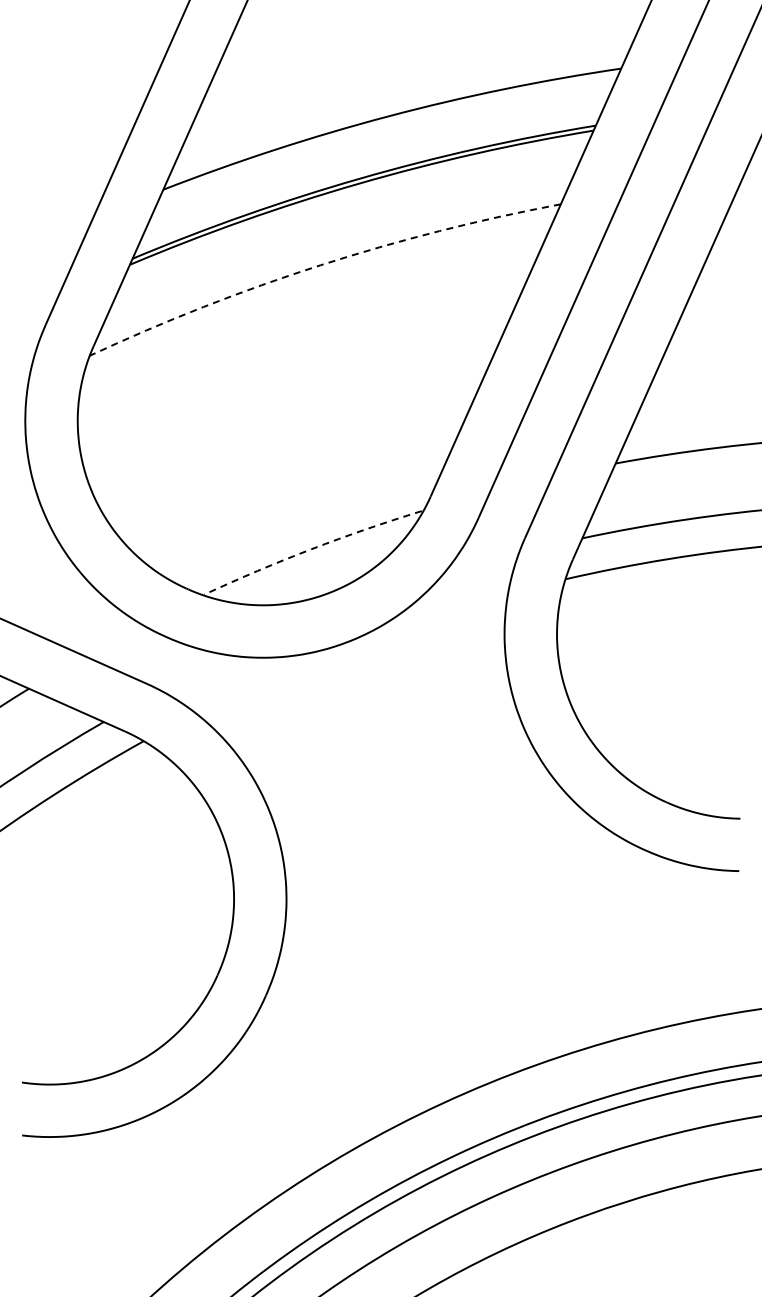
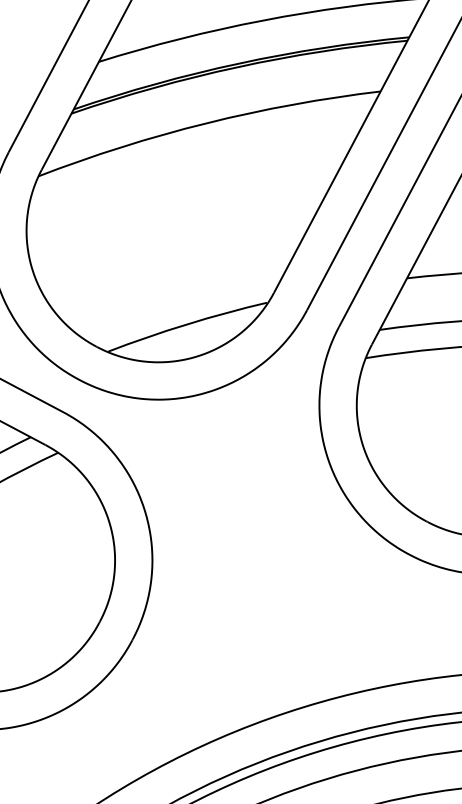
arc: (320, 265) -> (206, 123), dashed -> solid
arc: (311, 549) -> (186, 324), dashed -> solid

